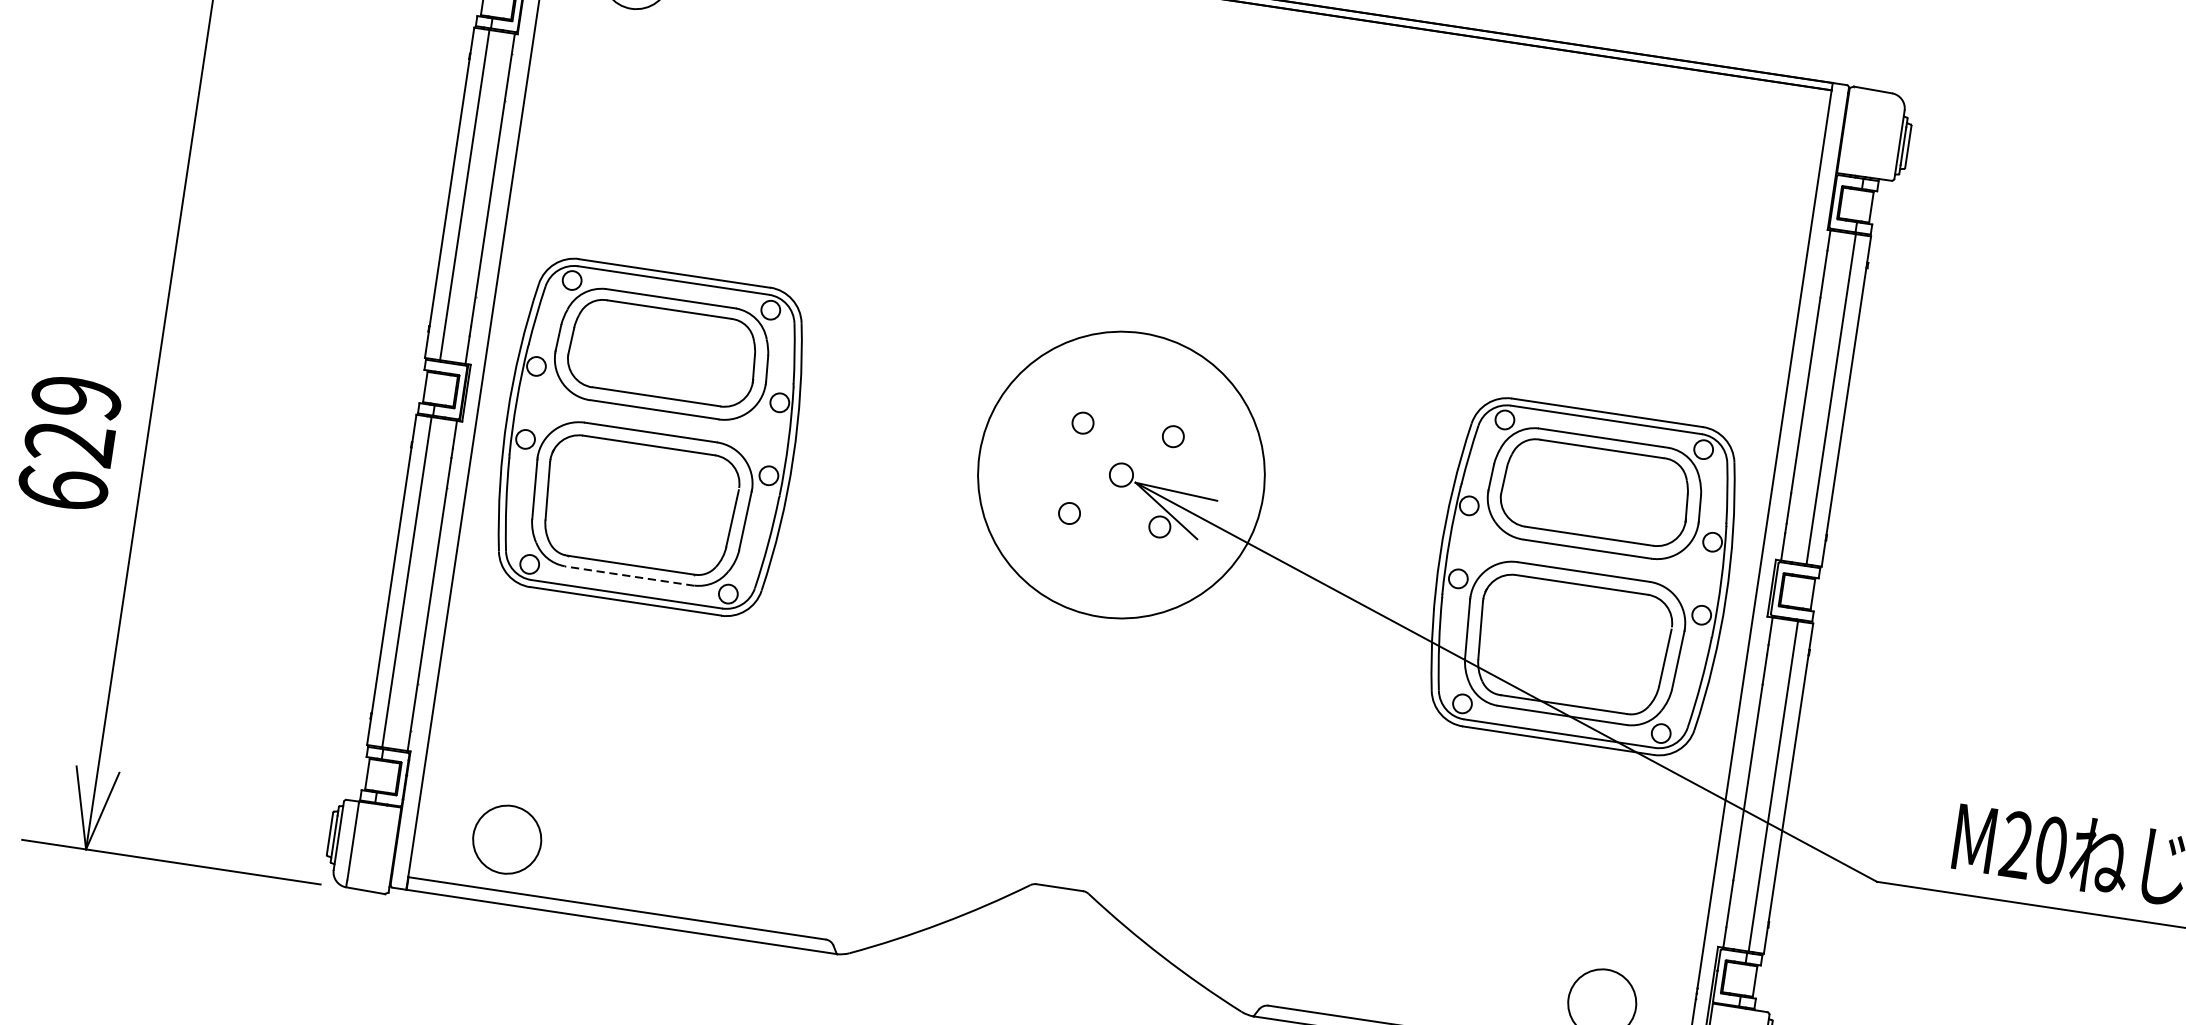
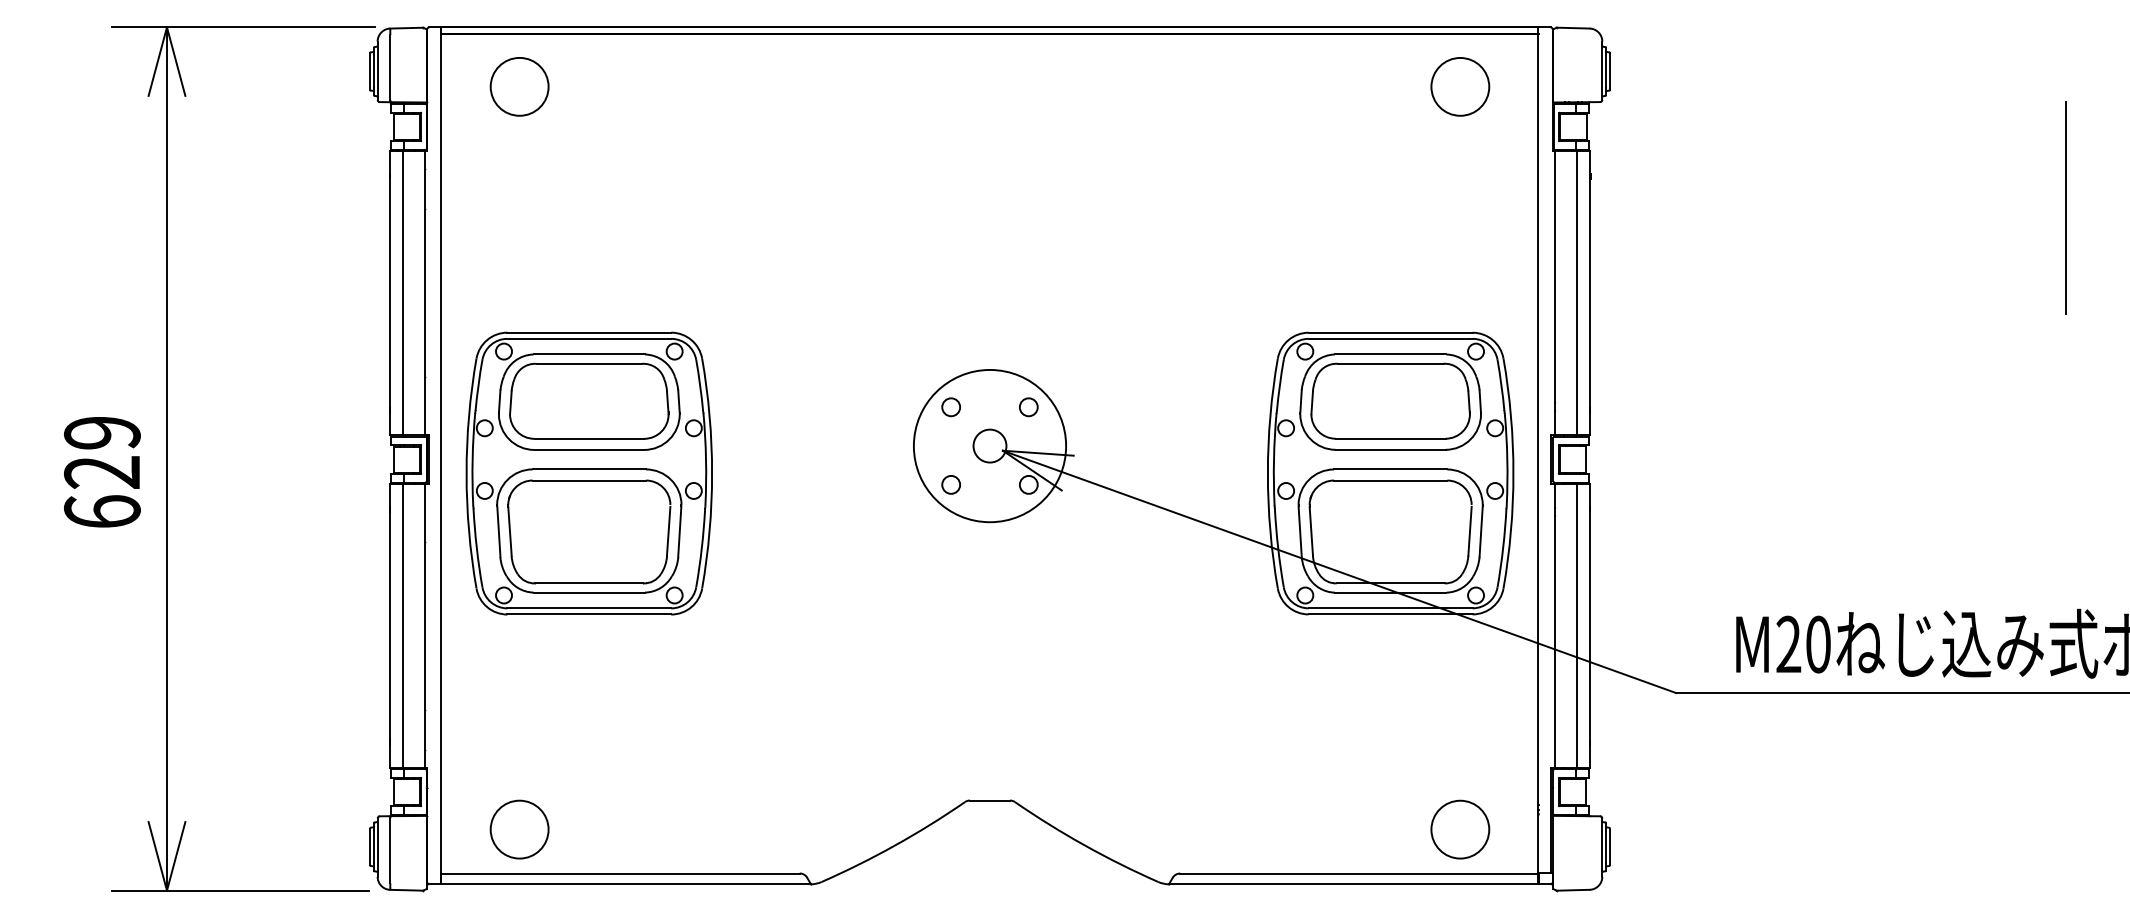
circle: (1731, 138) -> (1460, 86), added
text: (70, 443) -> (102, 472), moved
circle: (1120, 474) -> (989, 445), size x0.62
circle: (1120, 474) -> (989, 445), size x1.67
line: (629, 575) -> (589, 592), dashed -> solid

